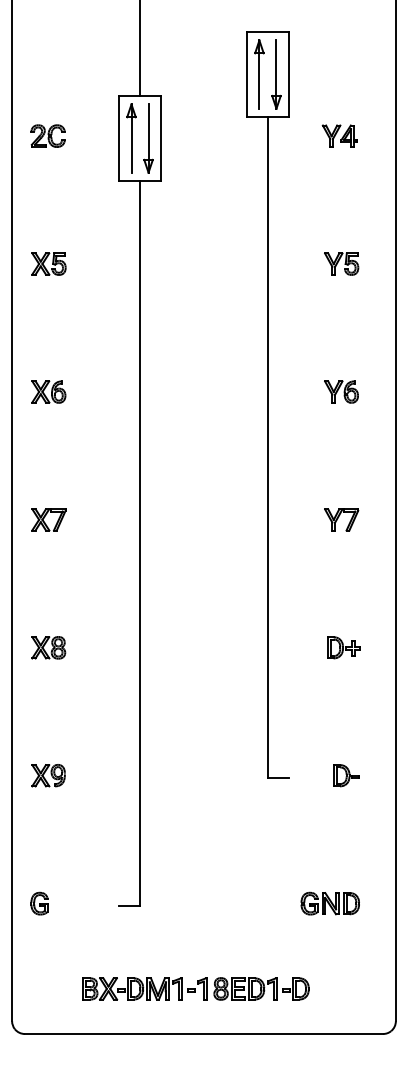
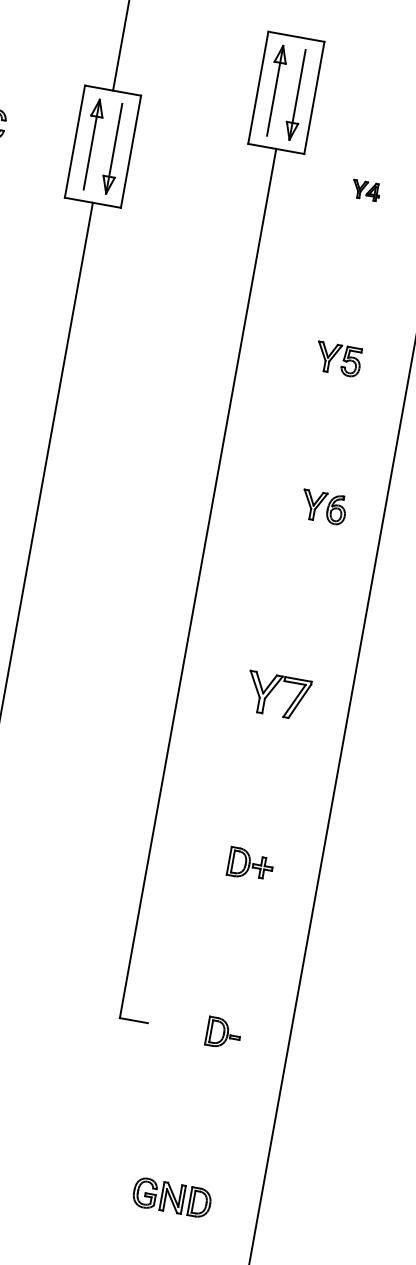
part: (339, 135) -> (366, 189), size x0.6
part: (341, 391) -> (323, 506), moved
part: (341, 519) -> (277, 695), size x1.4

